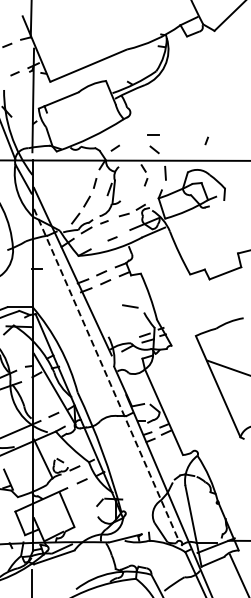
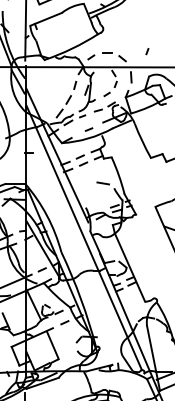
line: (153, 134) -> (107, 52), moved
line: (206, 140) -> (147, 51), moved
line: (134, 194) -> (106, 94), added
line: (106, 375) -> (84, 238), dashed -> solid

